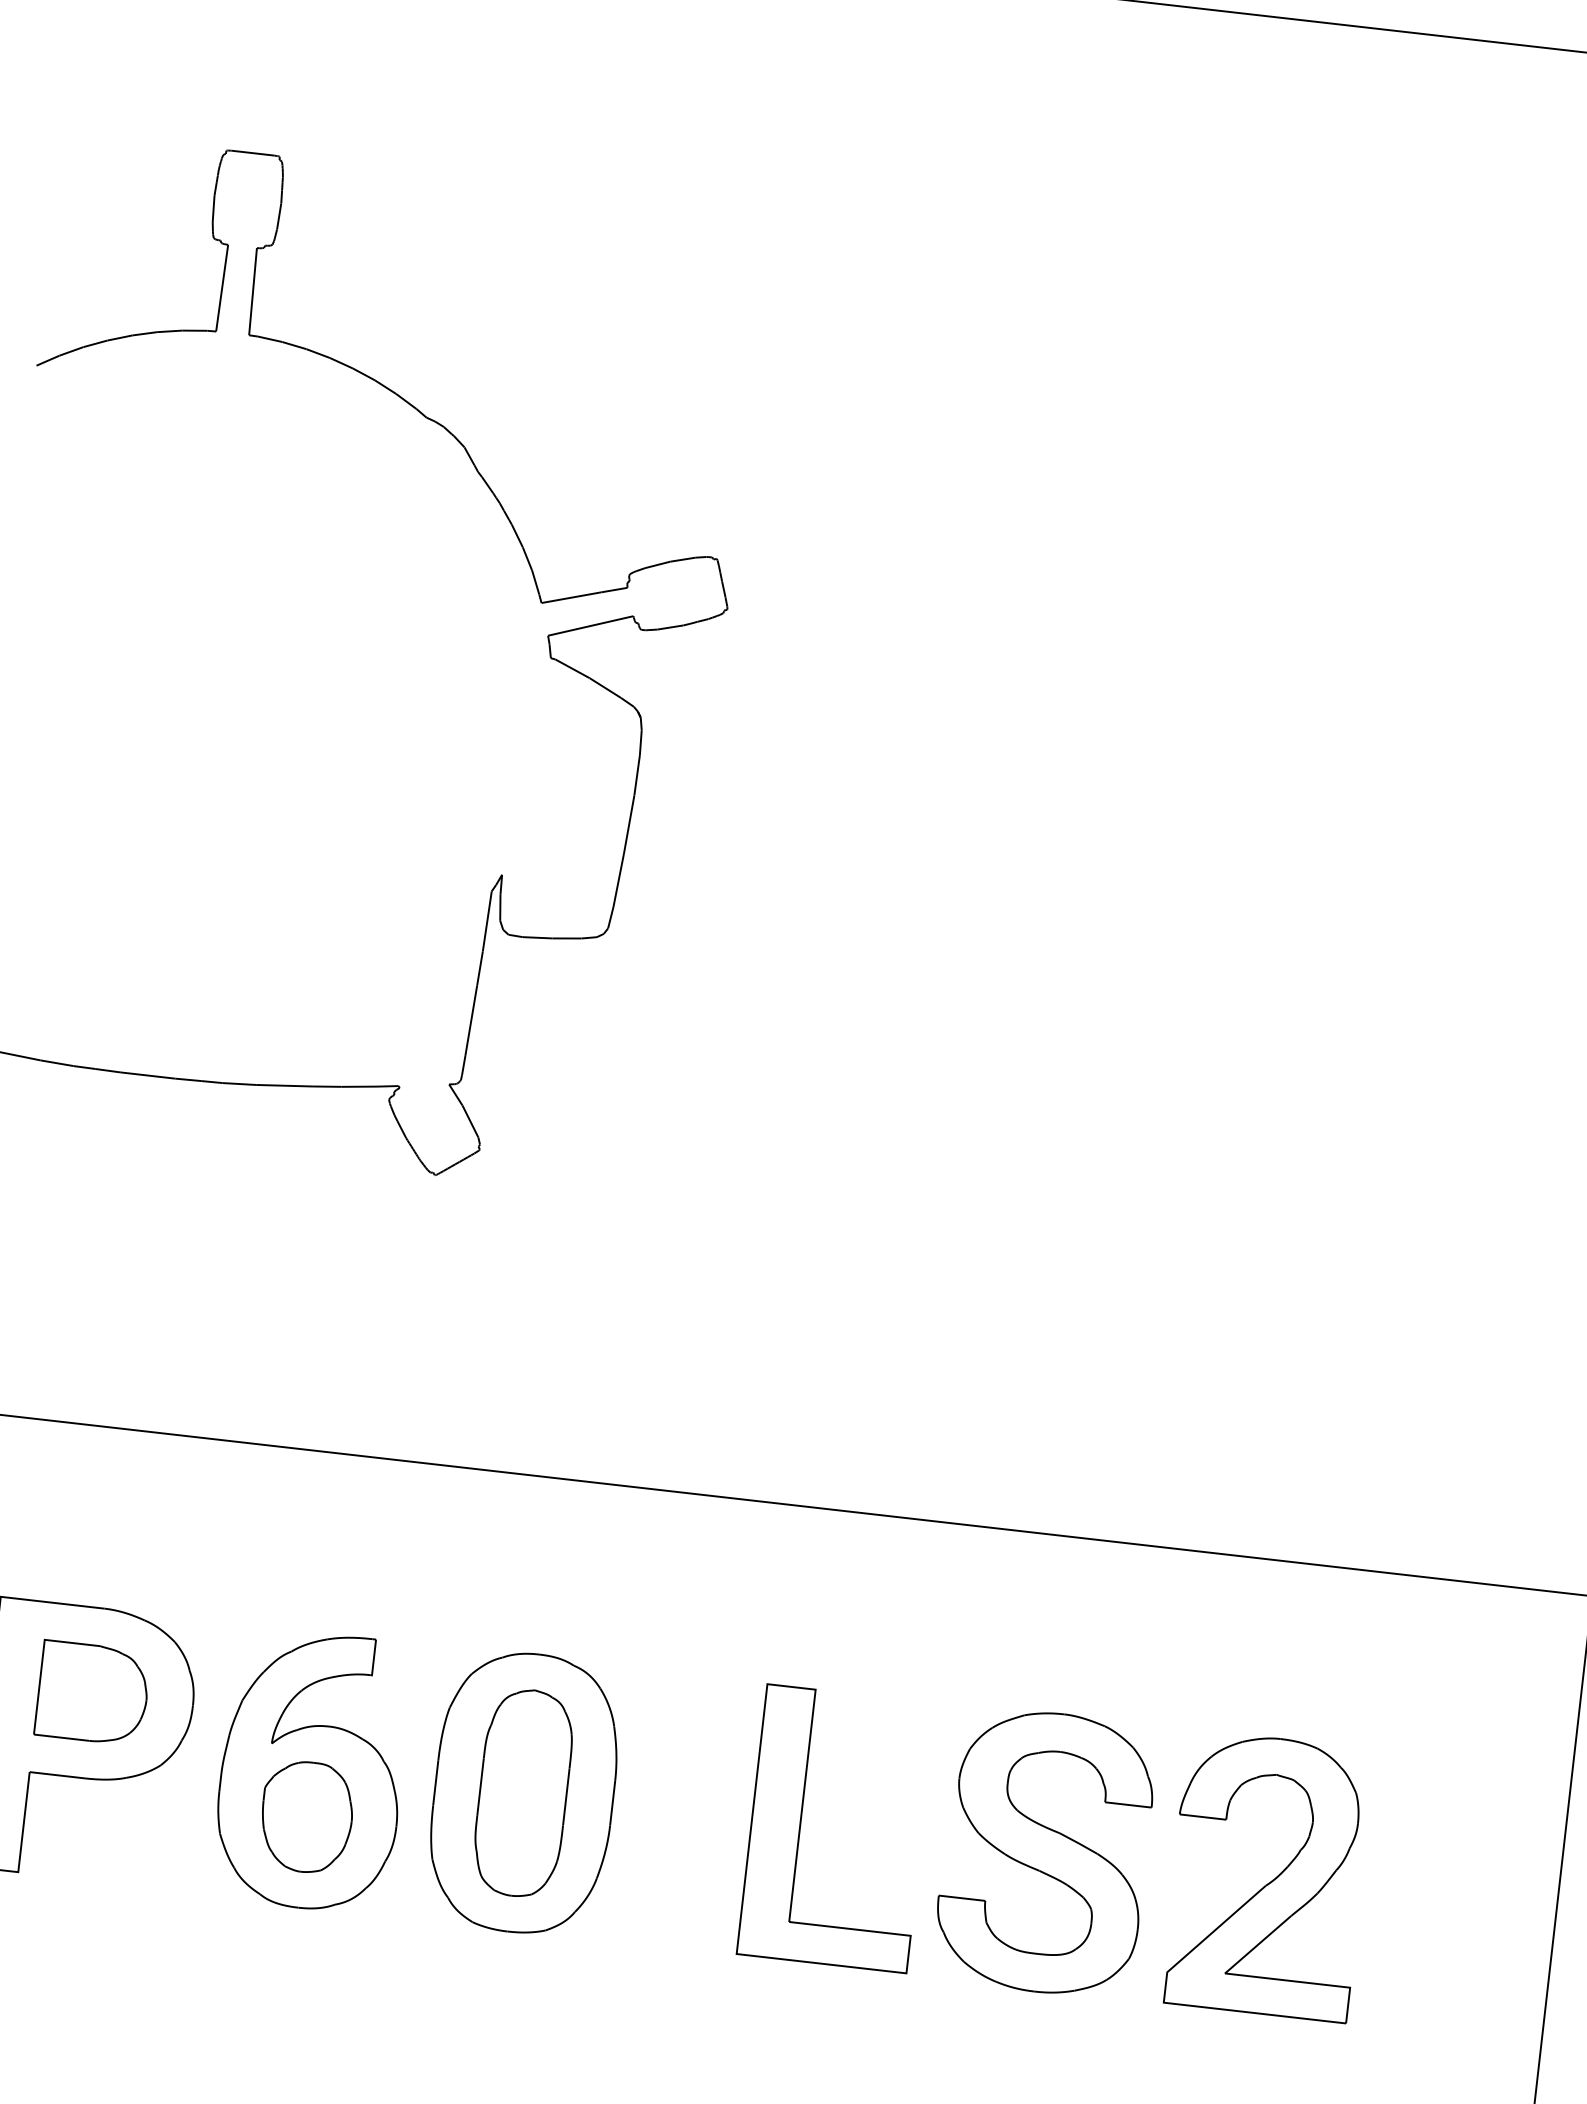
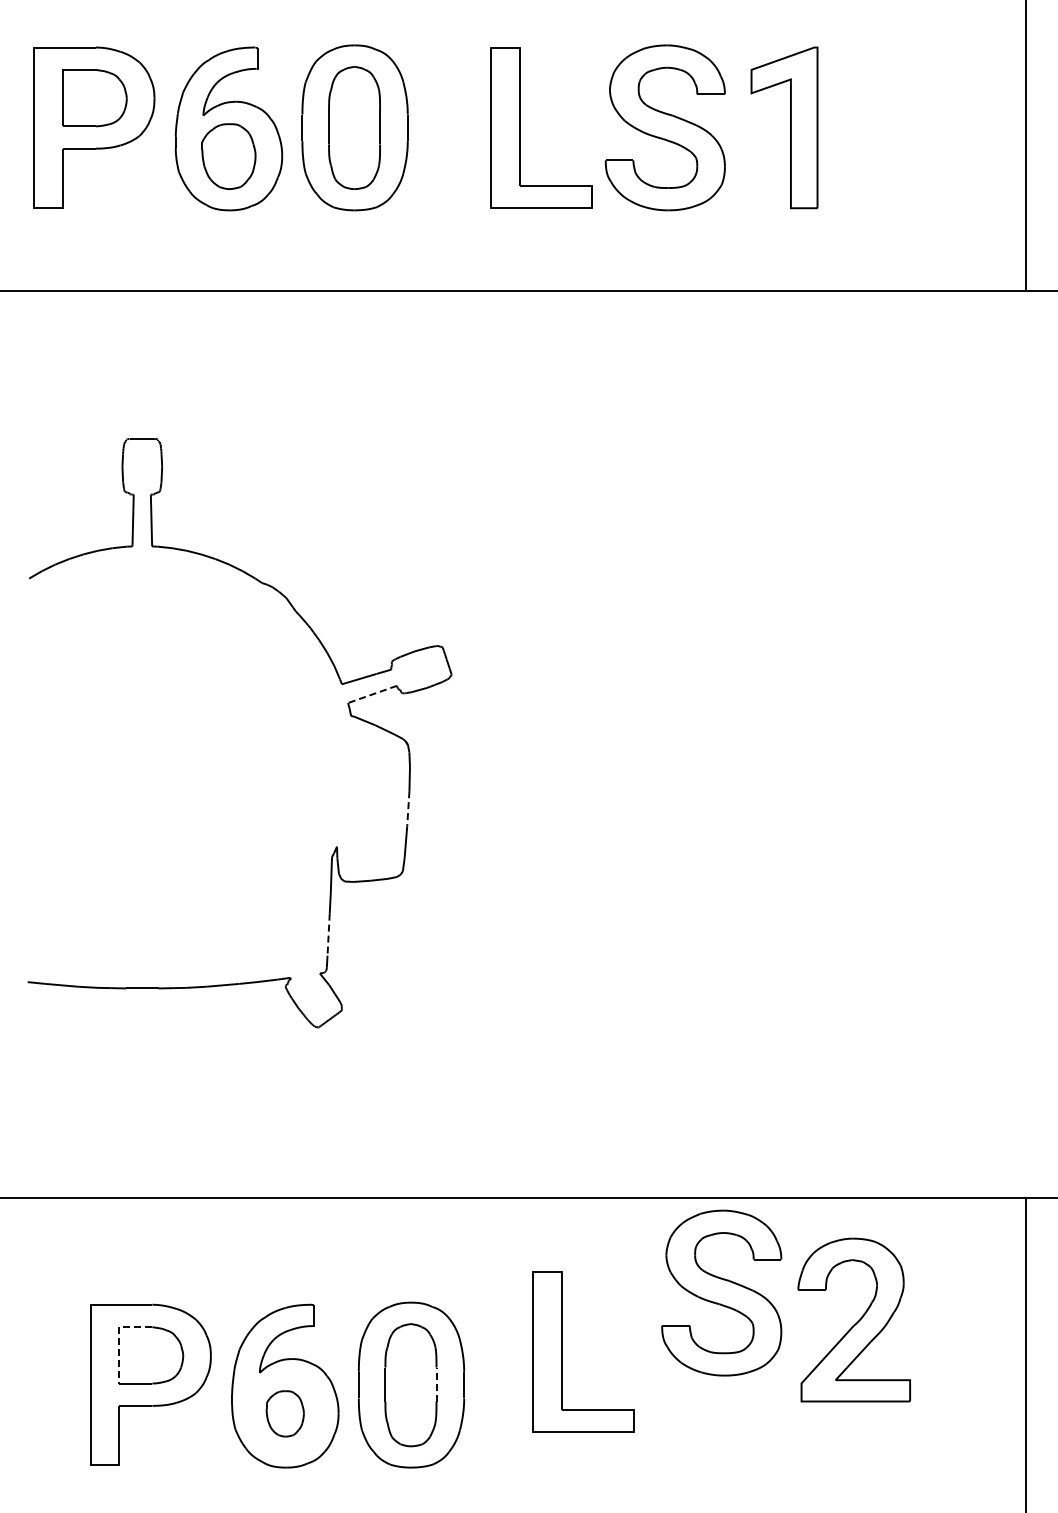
line: (590, 626) -> (372, 694), solid -> dashed
line: (629, 824) -> (408, 808), solid -> dashed
line: (470, 1022) -> (328, 935), solid -> dashed
line: (42, 1660) -> (119, 1339), solid -> dashed
line: (566, 1796) -> (436, 1384), solid -> dashed
part: (305, 1816) -> (284, 1413), size x0.7
part: (801, 1823) -> (562, 1351), moved
part: (1044, 1851) -> (721, 1292), moved
part: (1266, 1874) -> (853, 1319), moved

